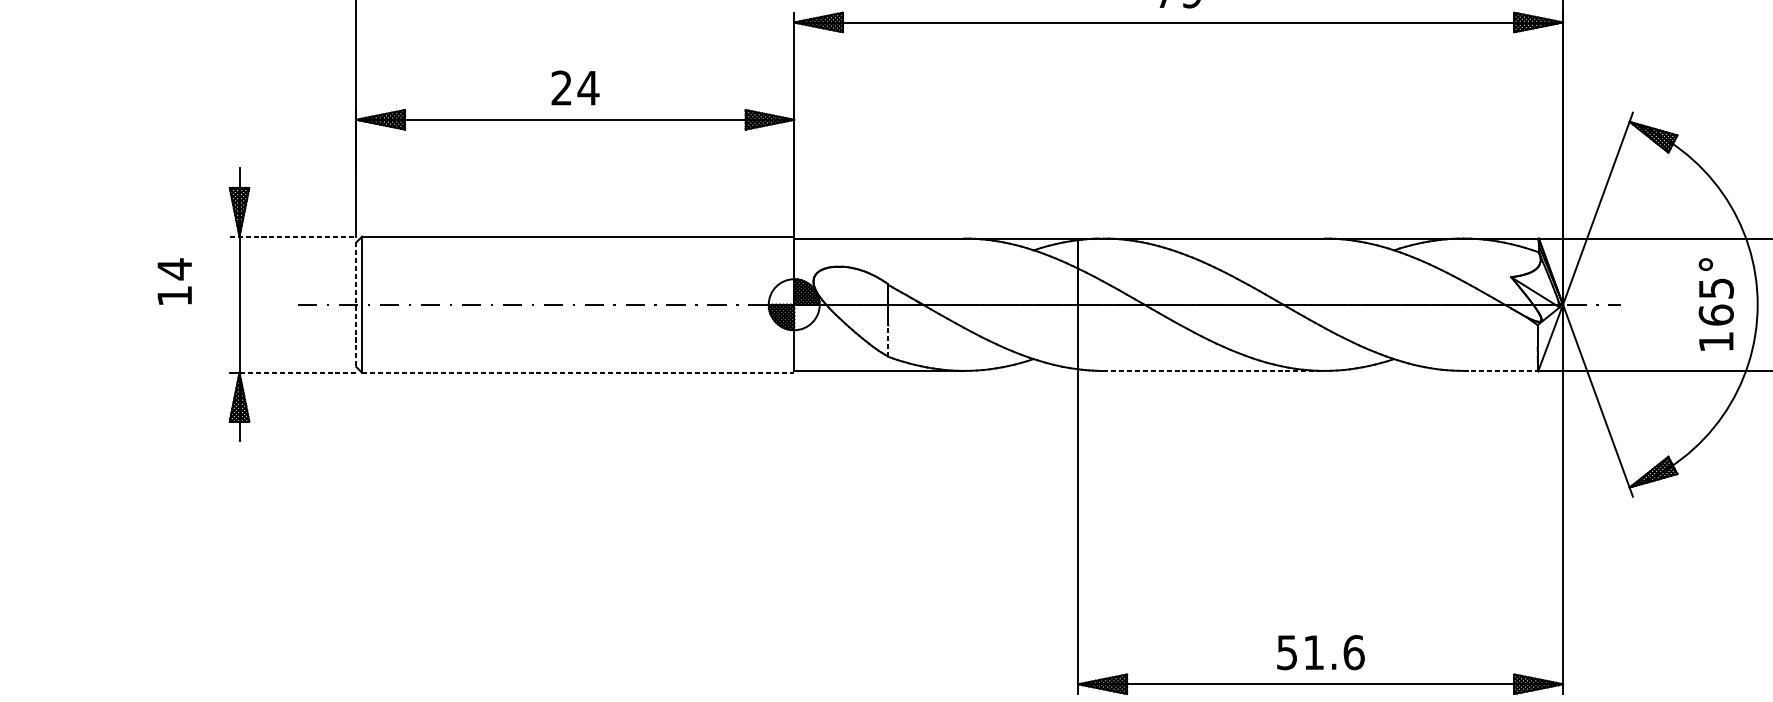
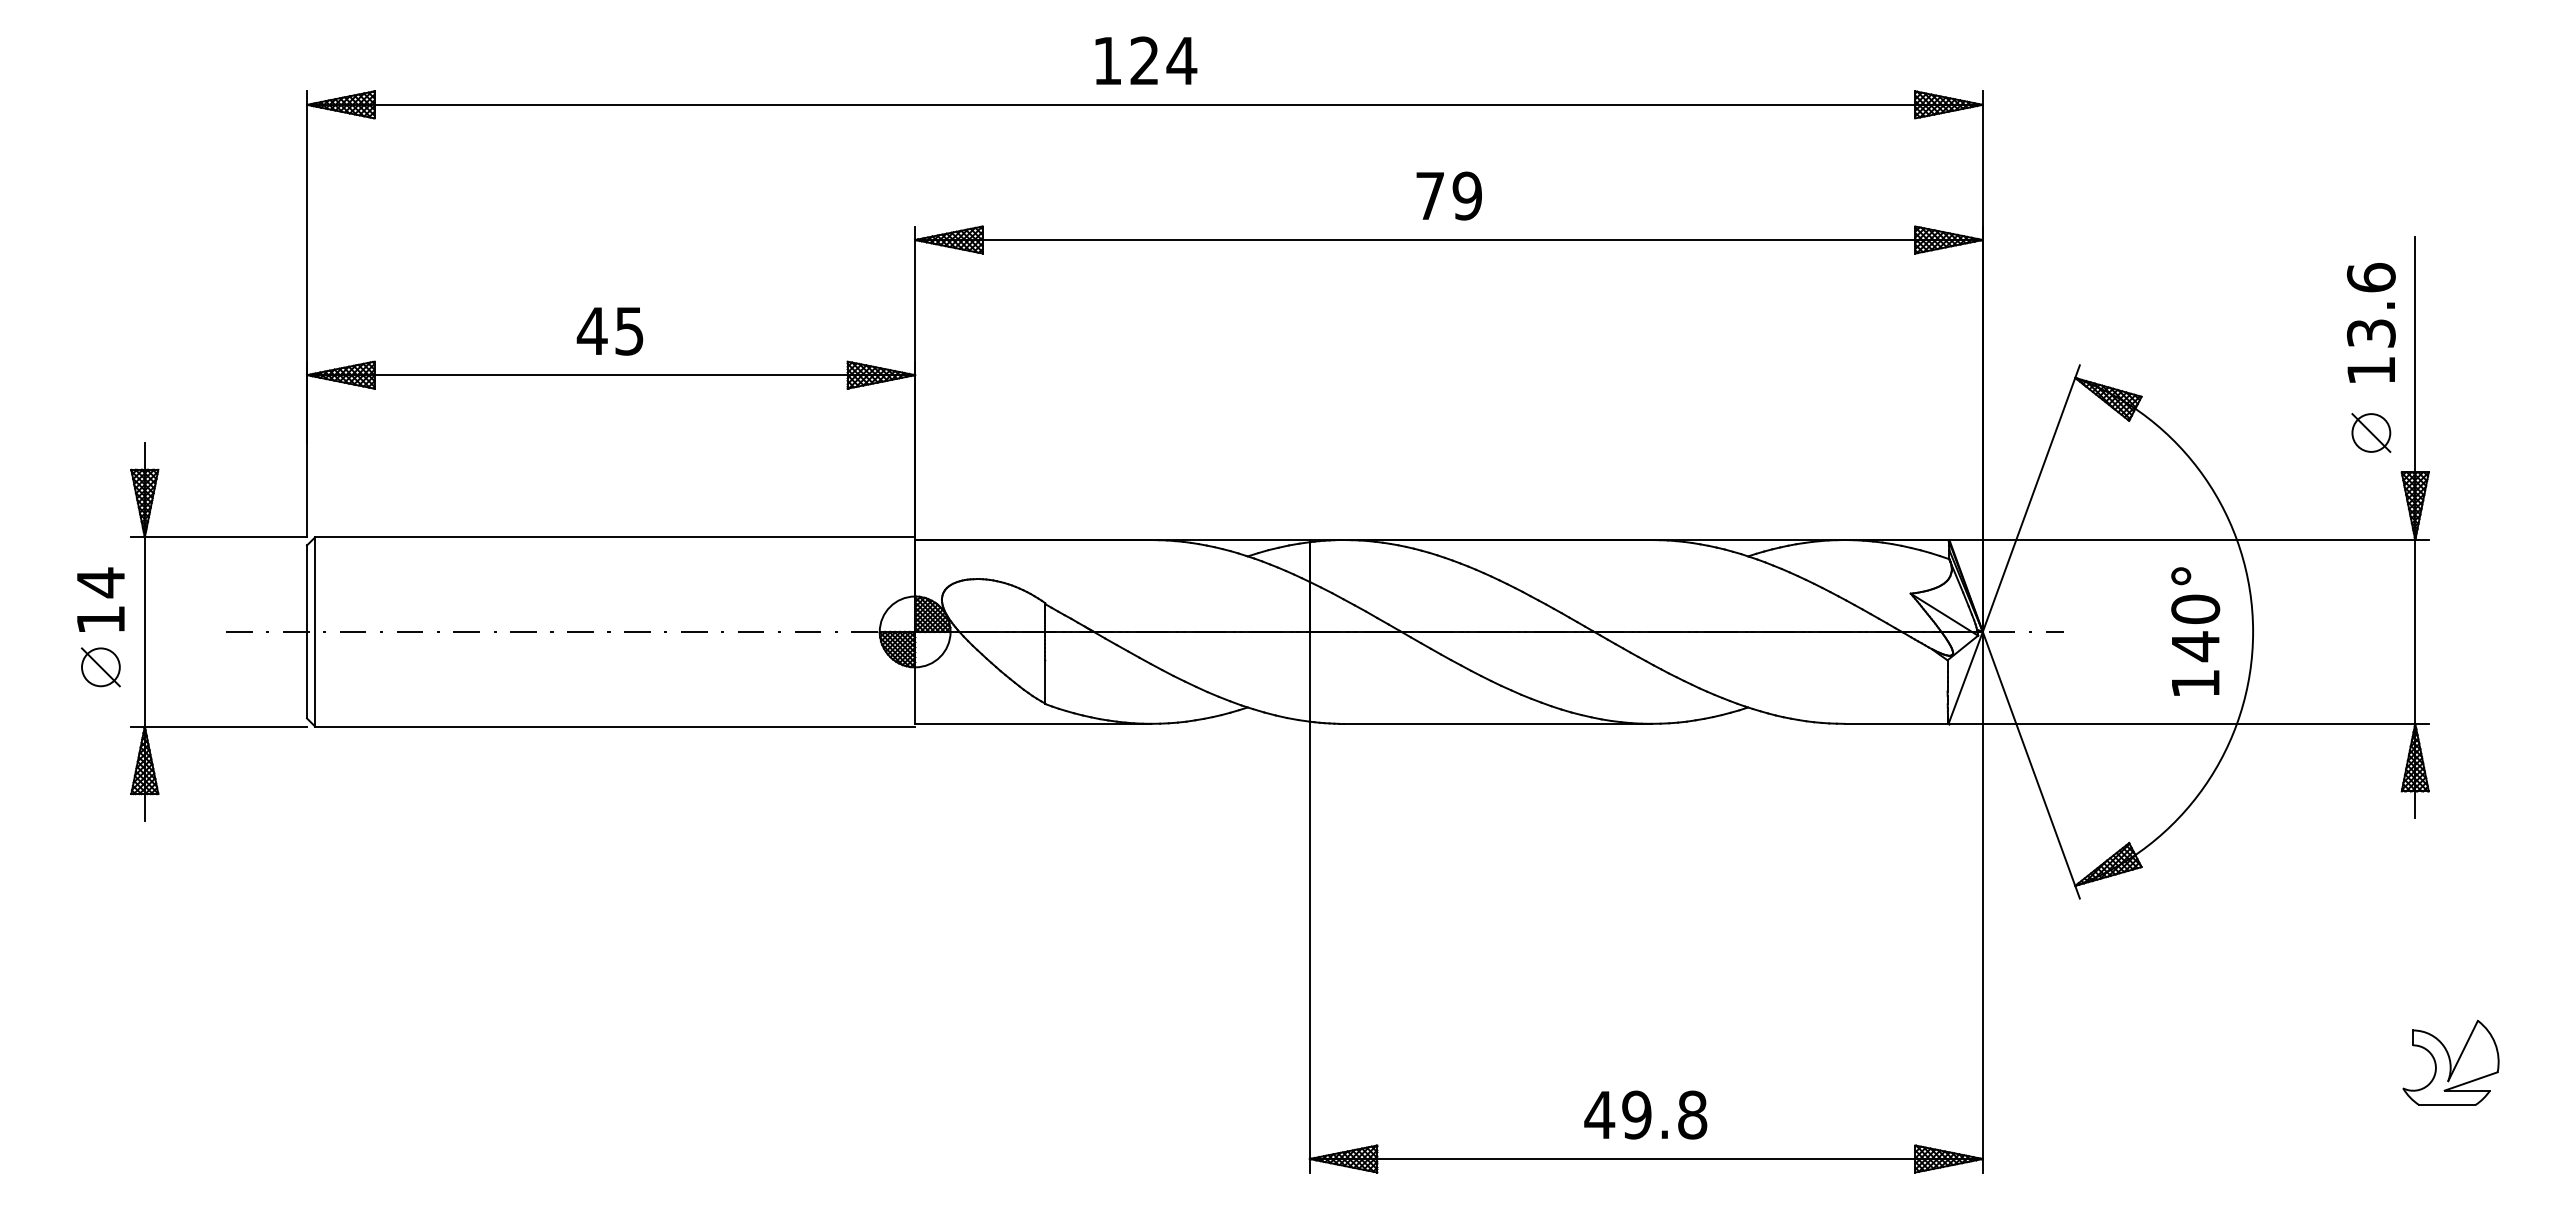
text: (574, 87) -> (610, 330), 24 -> 45
line: (293, 236) -> (219, 537), dashed -> solid
text: (174, 281) -> (100, 599), moved
text: (1716, 302) -> (2195, 628), 165° -> 140°
line: (356, 305) -> (307, 632), dashed -> solid
part: (207, 330) -> (100, 667), added
line: (888, 340) -> (1045, 681), dashed -> solid
line: (1213, 370) -> (1497, 723), dashed -> solid
line: (1500, 370) -> (1896, 723), dashed -> solid
line: (297, 372) -> (225, 726), dashed -> solid
line: (578, 372) -> (615, 726), dashed -> solid
text: (1320, 652) -> (1645, 1114), 51.6 -> 49.8

